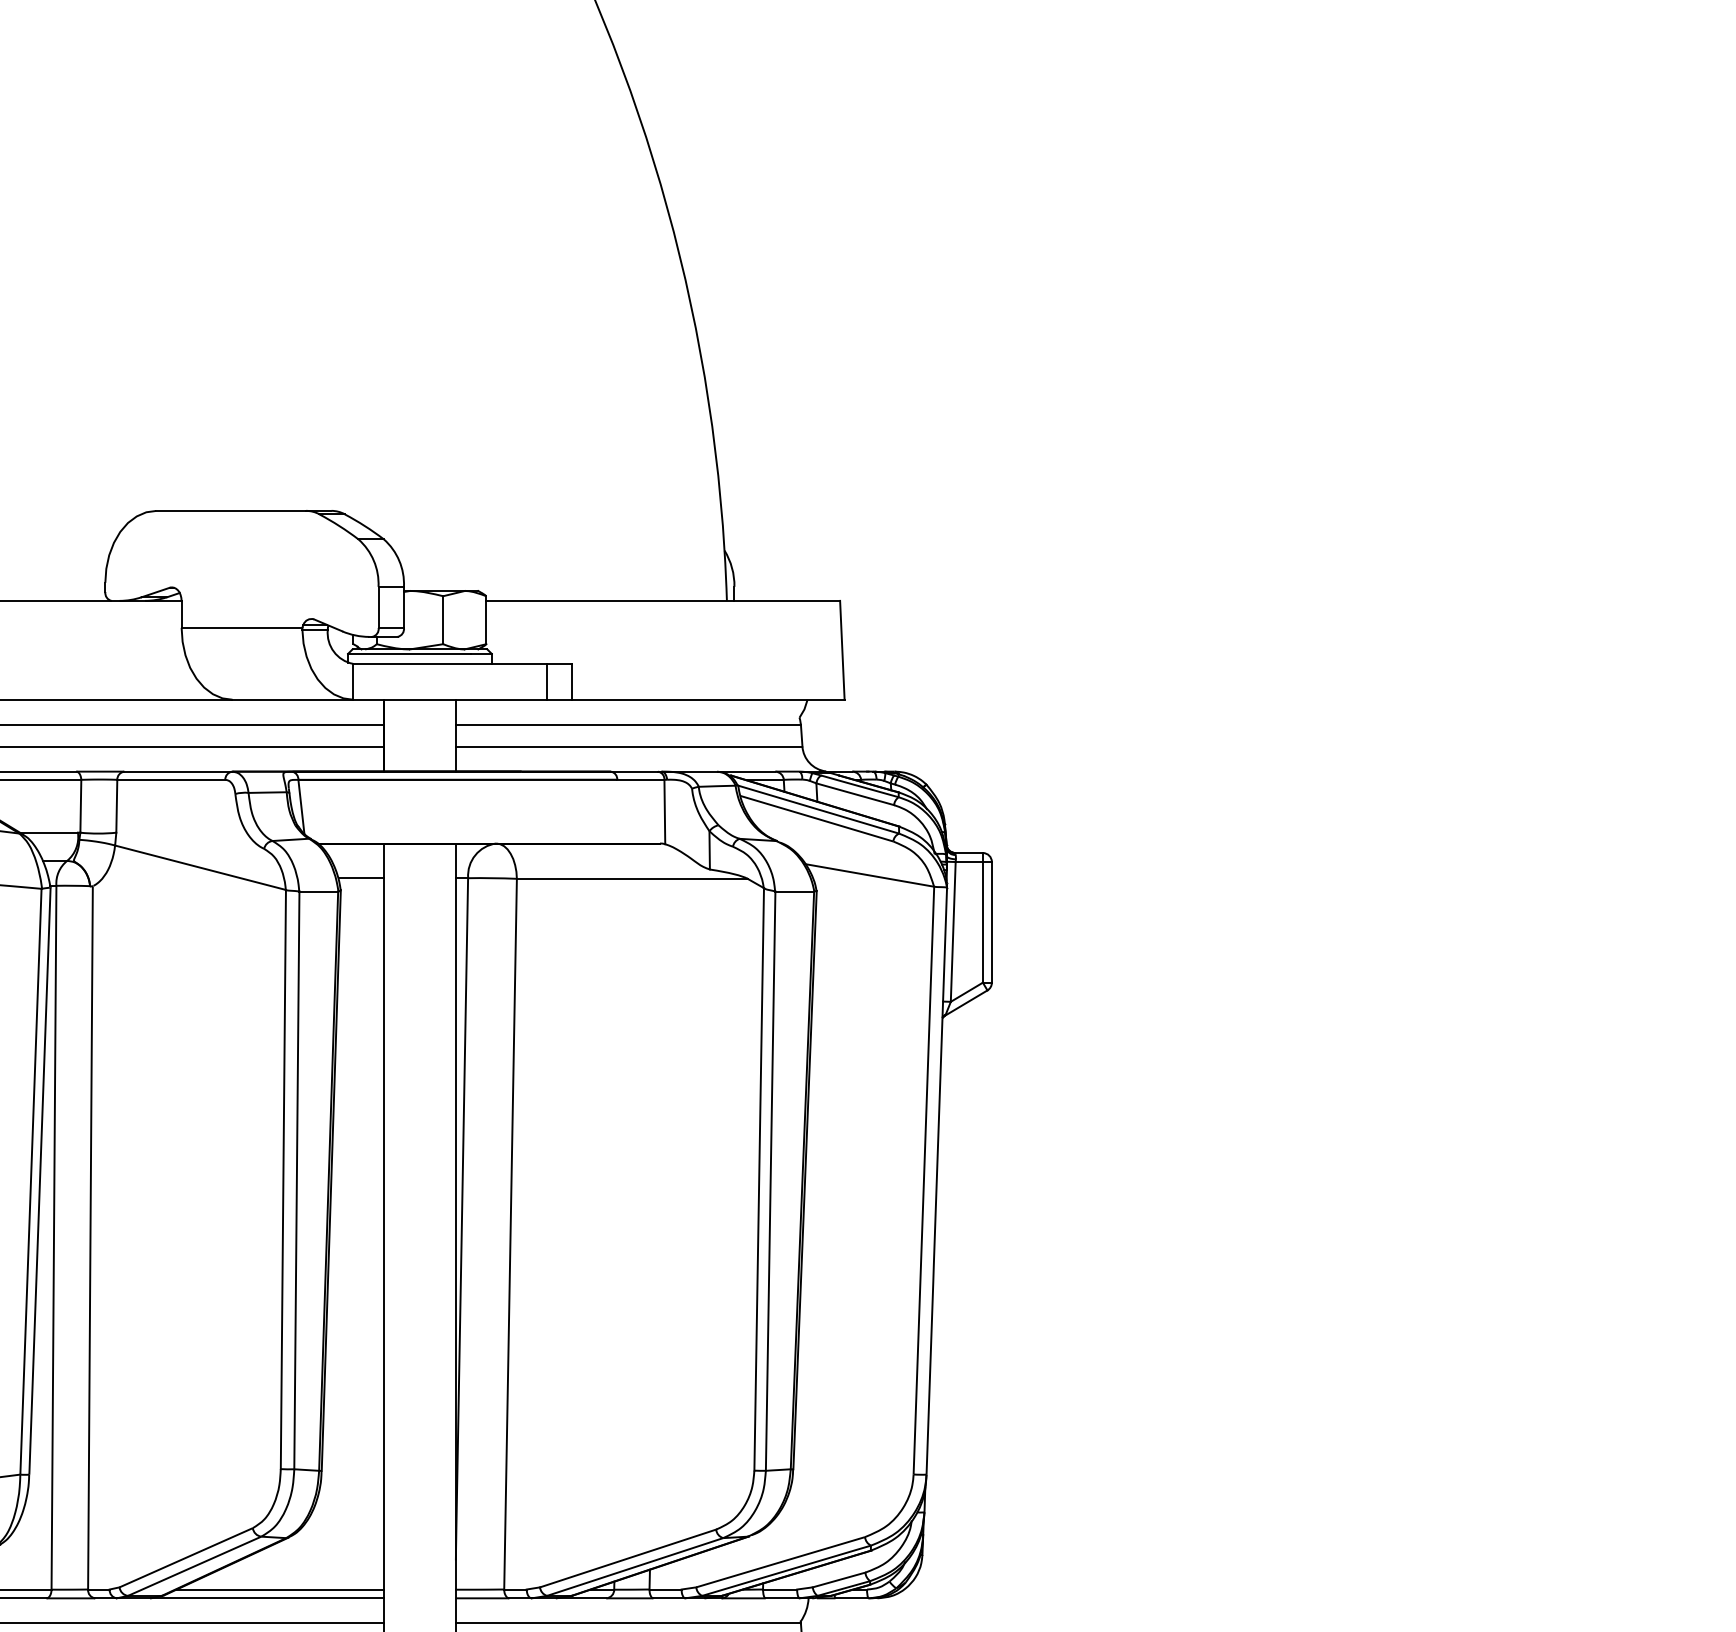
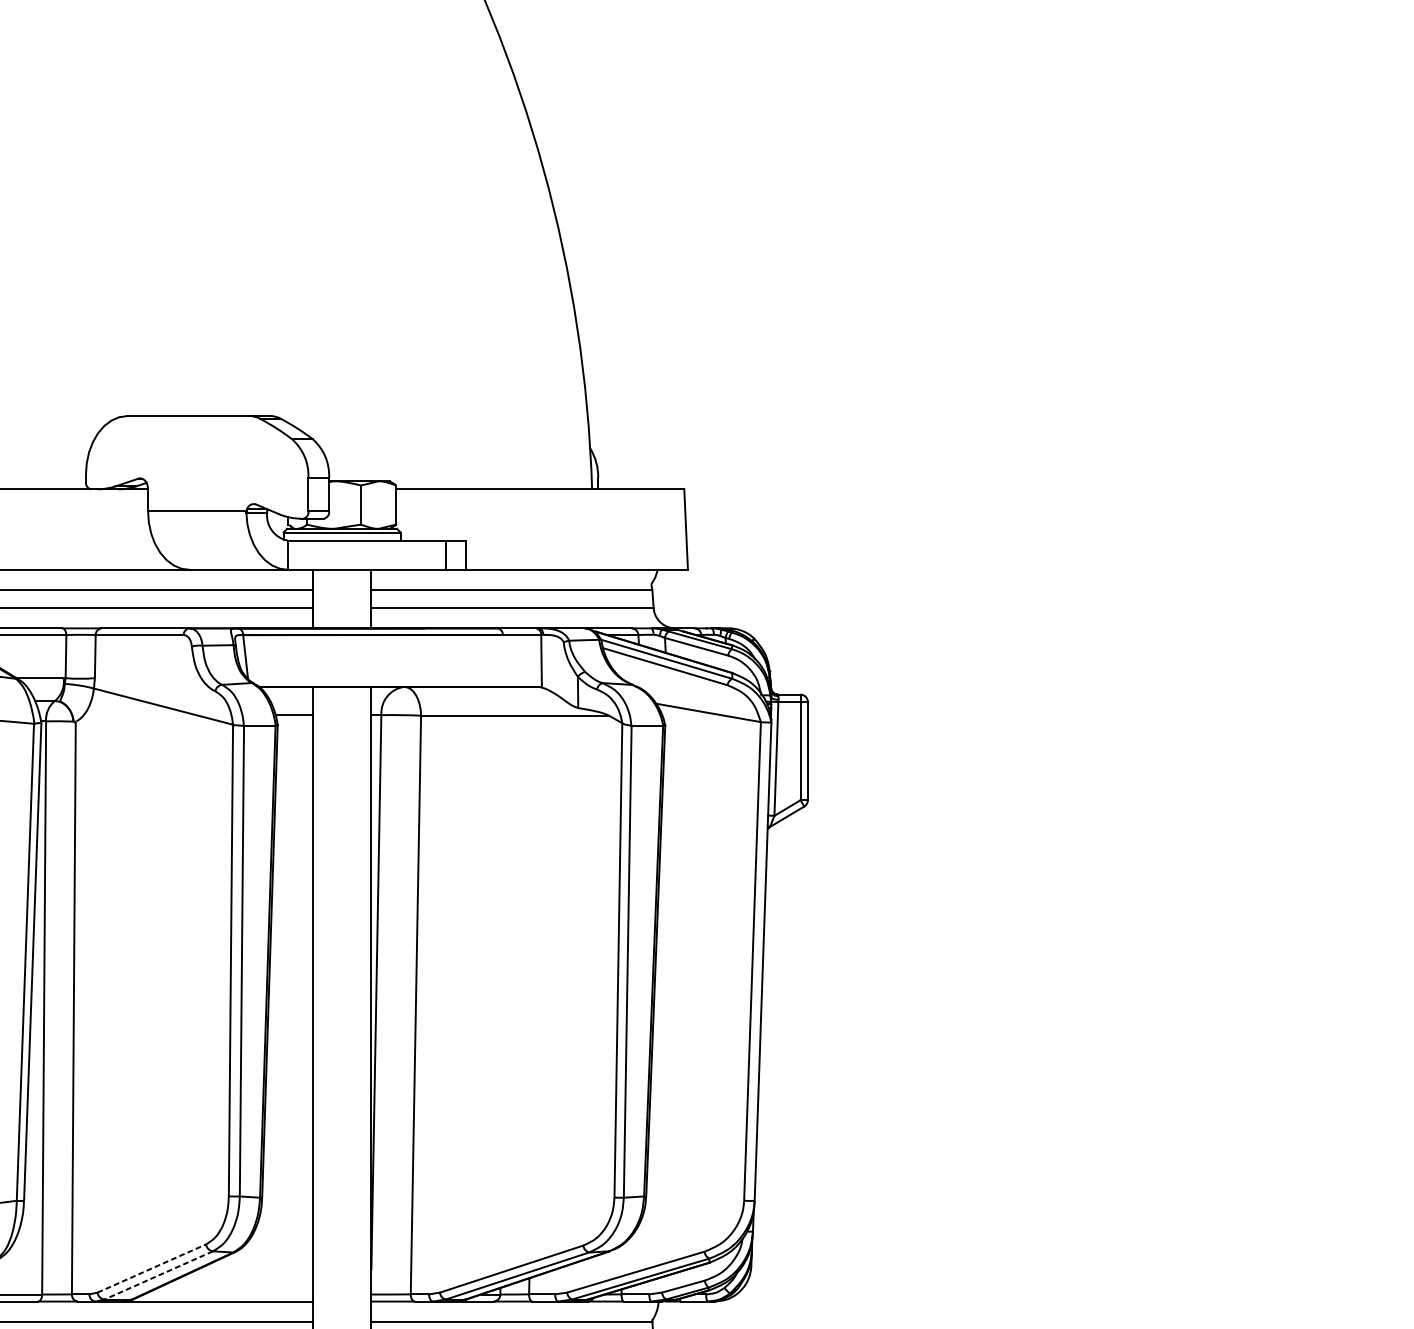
line: (186, 1557) -> (152, 1268), solid -> dashed
line: (195, 1565) -> (159, 1274), solid -> dashed
line: (280, 1589) -> (228, 1294), removed

